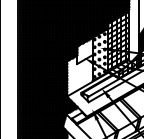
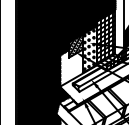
hatch: (84, 50) -> (75, 45), added

